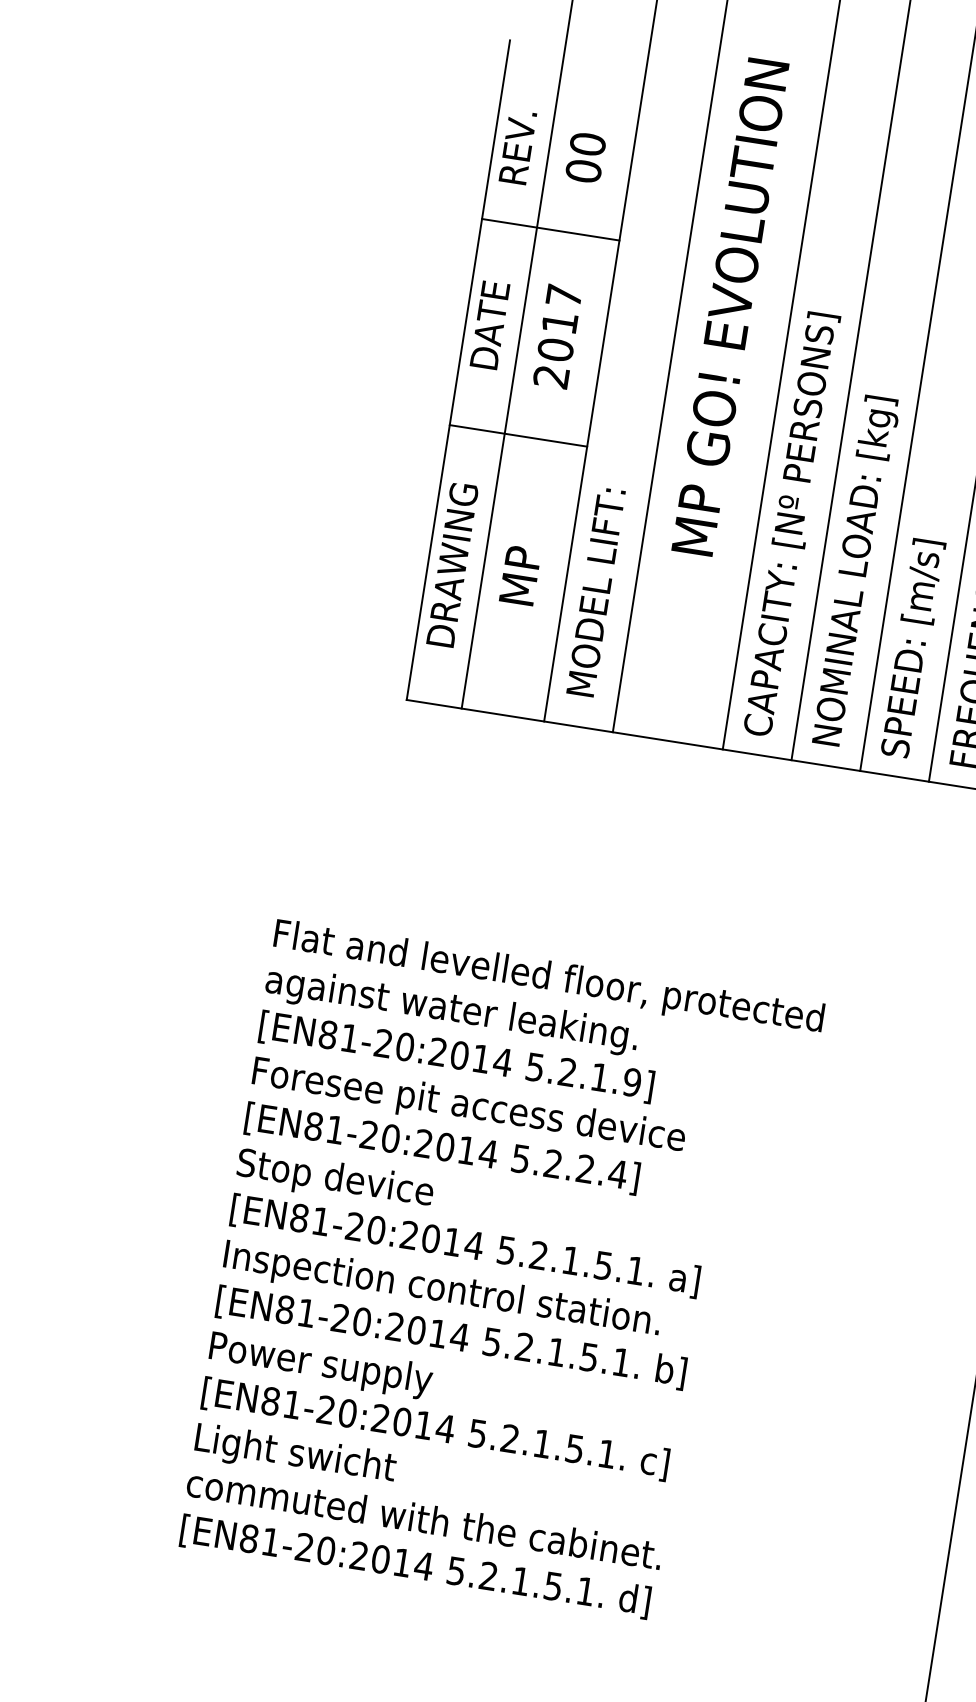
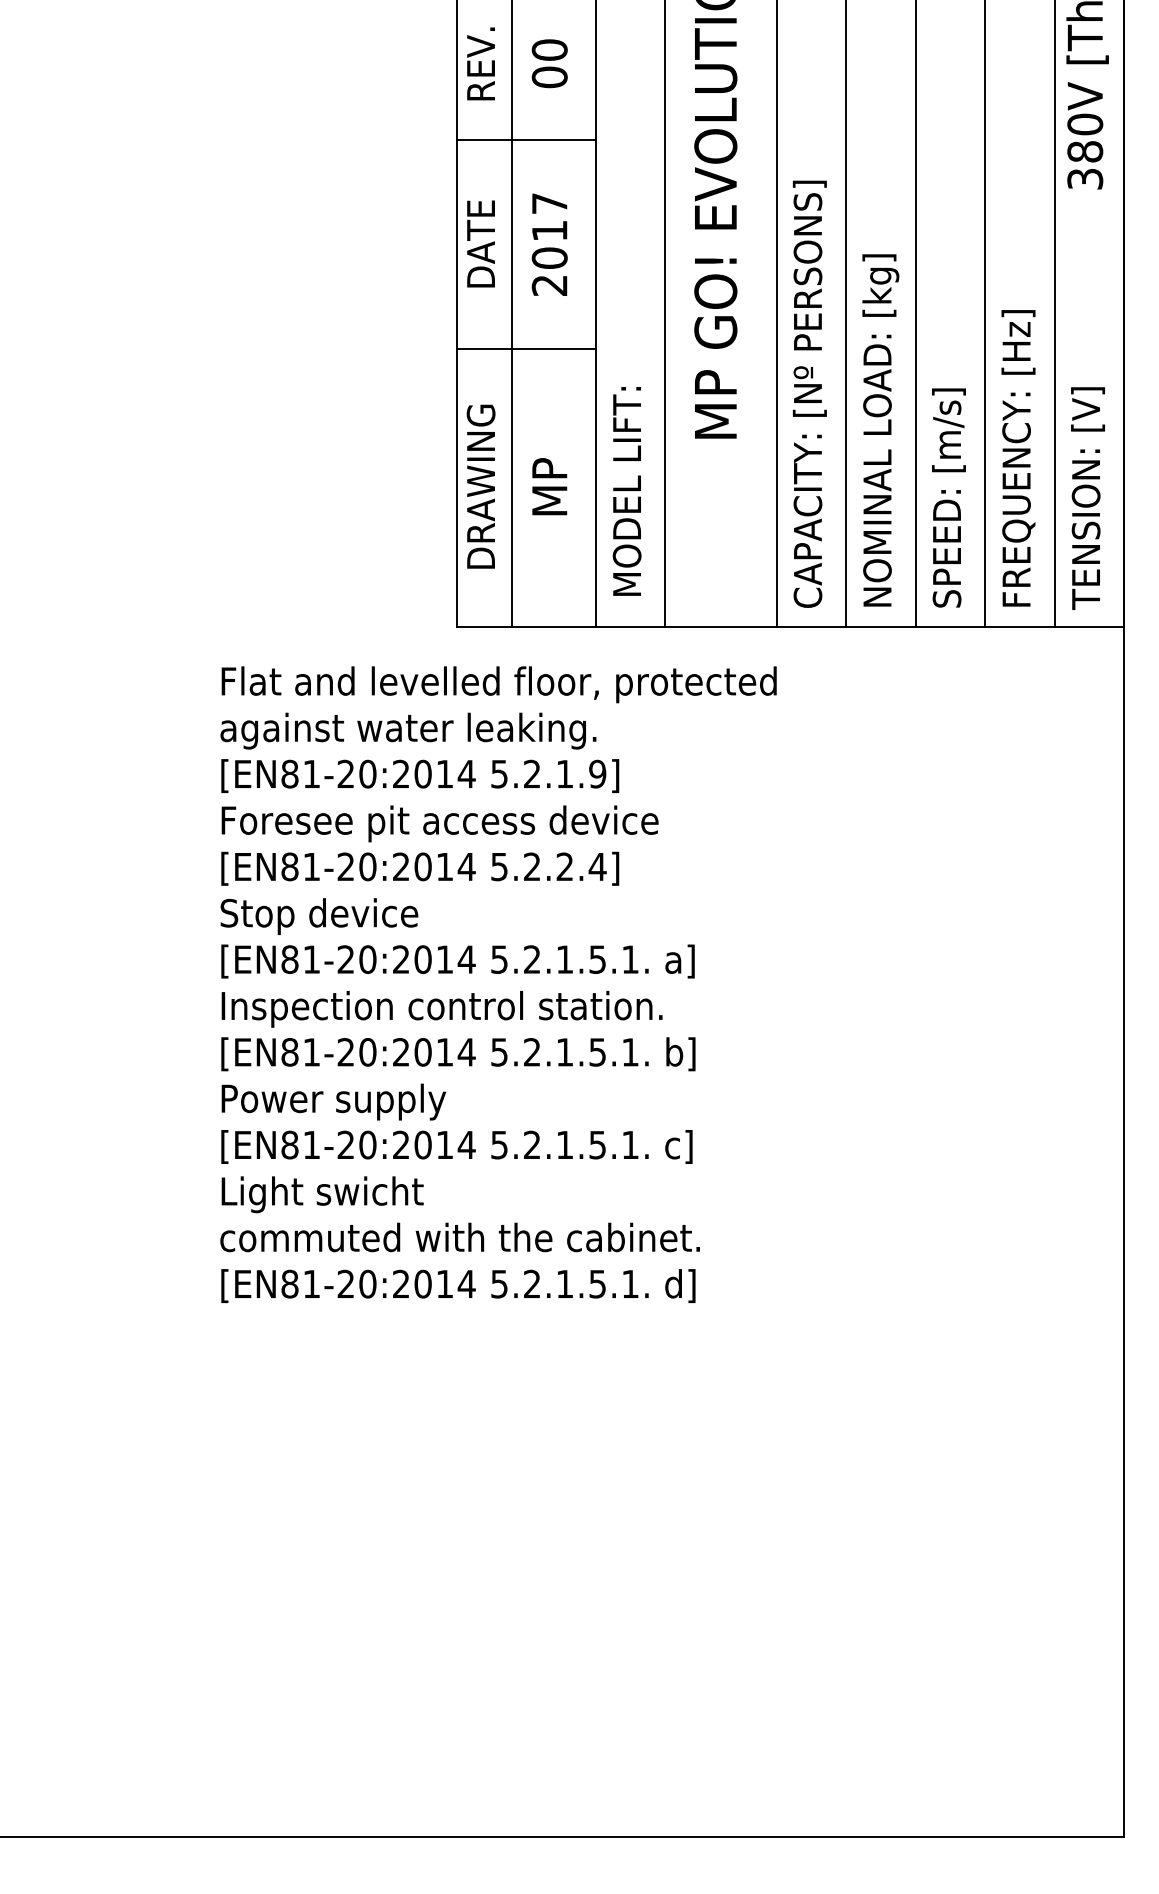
text: (501, 1274) -> (498, 984), moved

